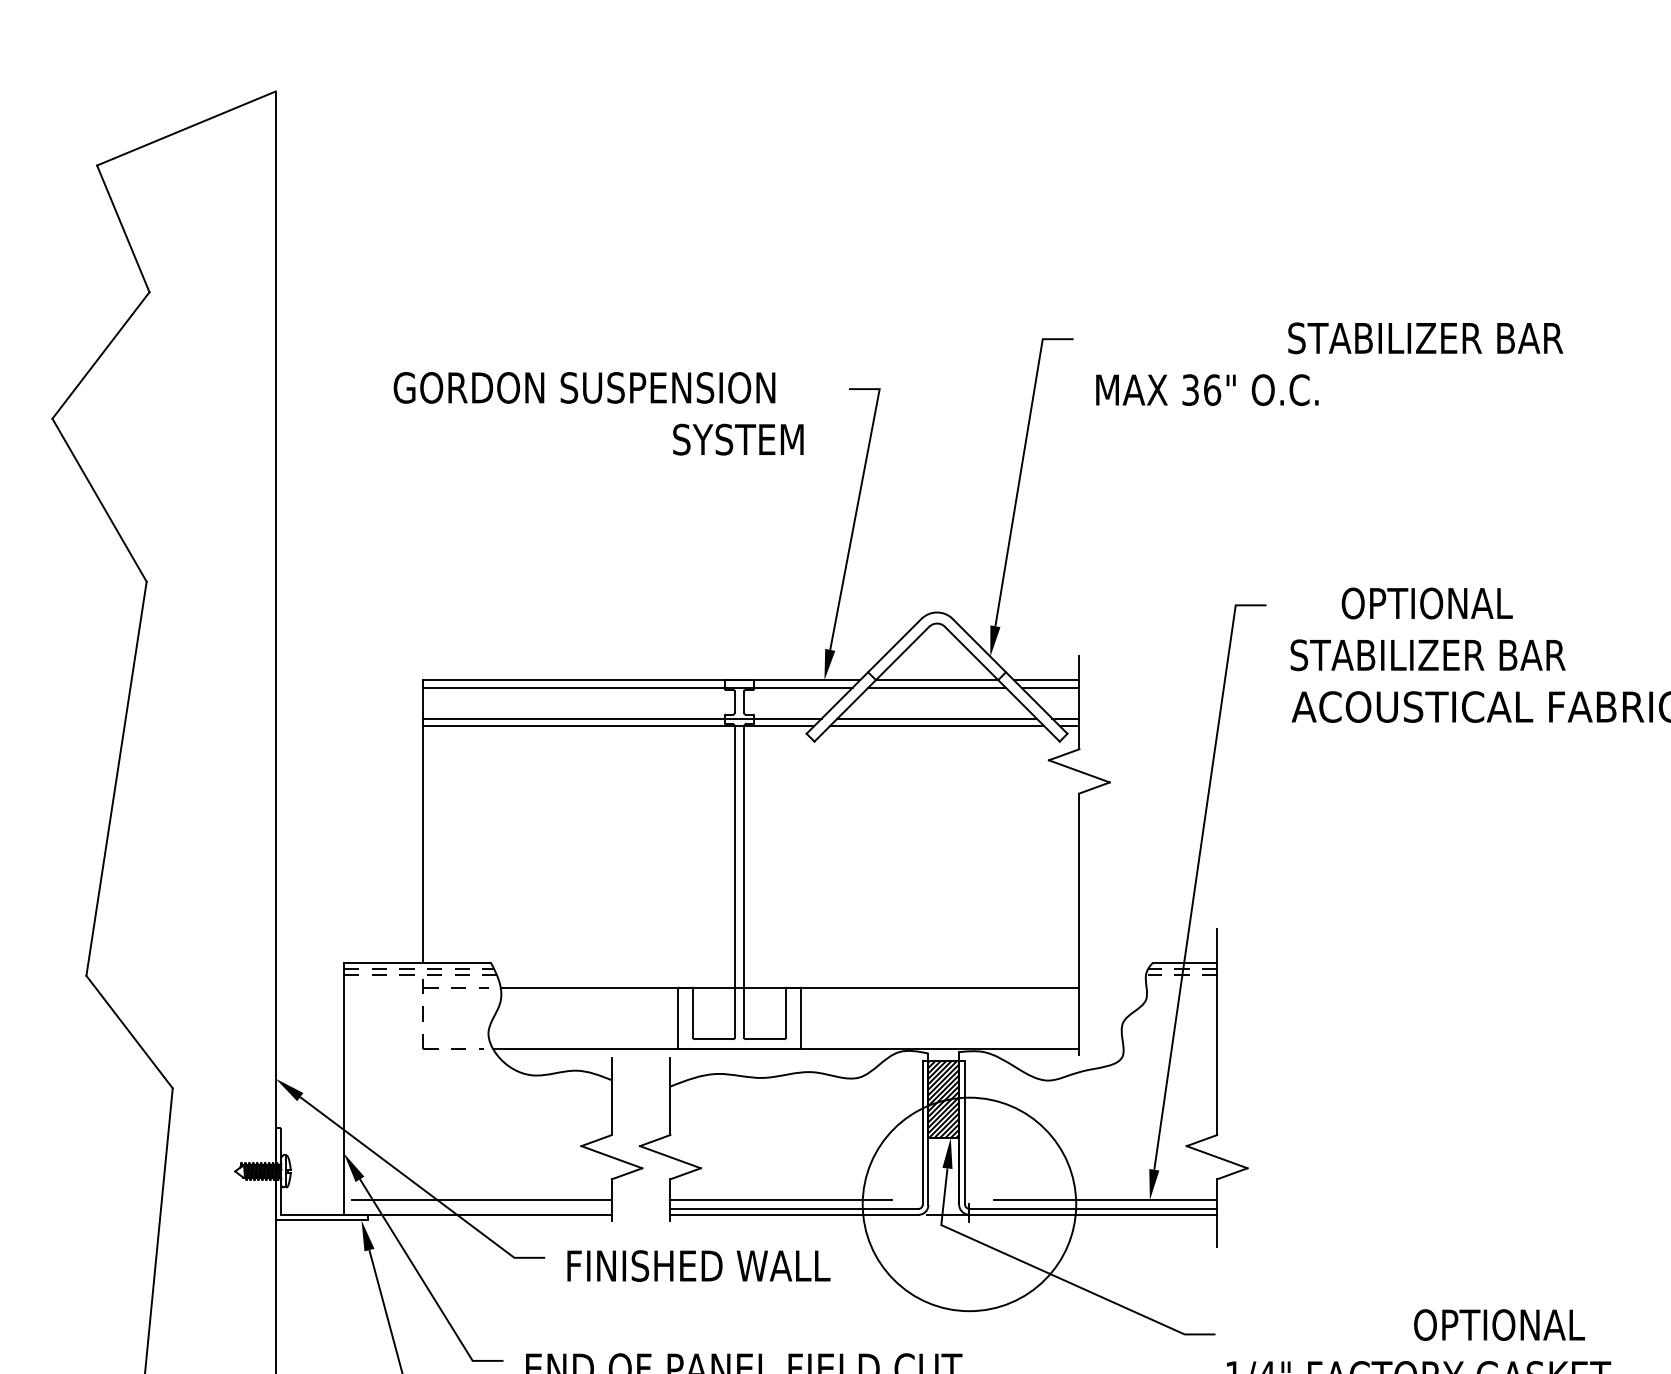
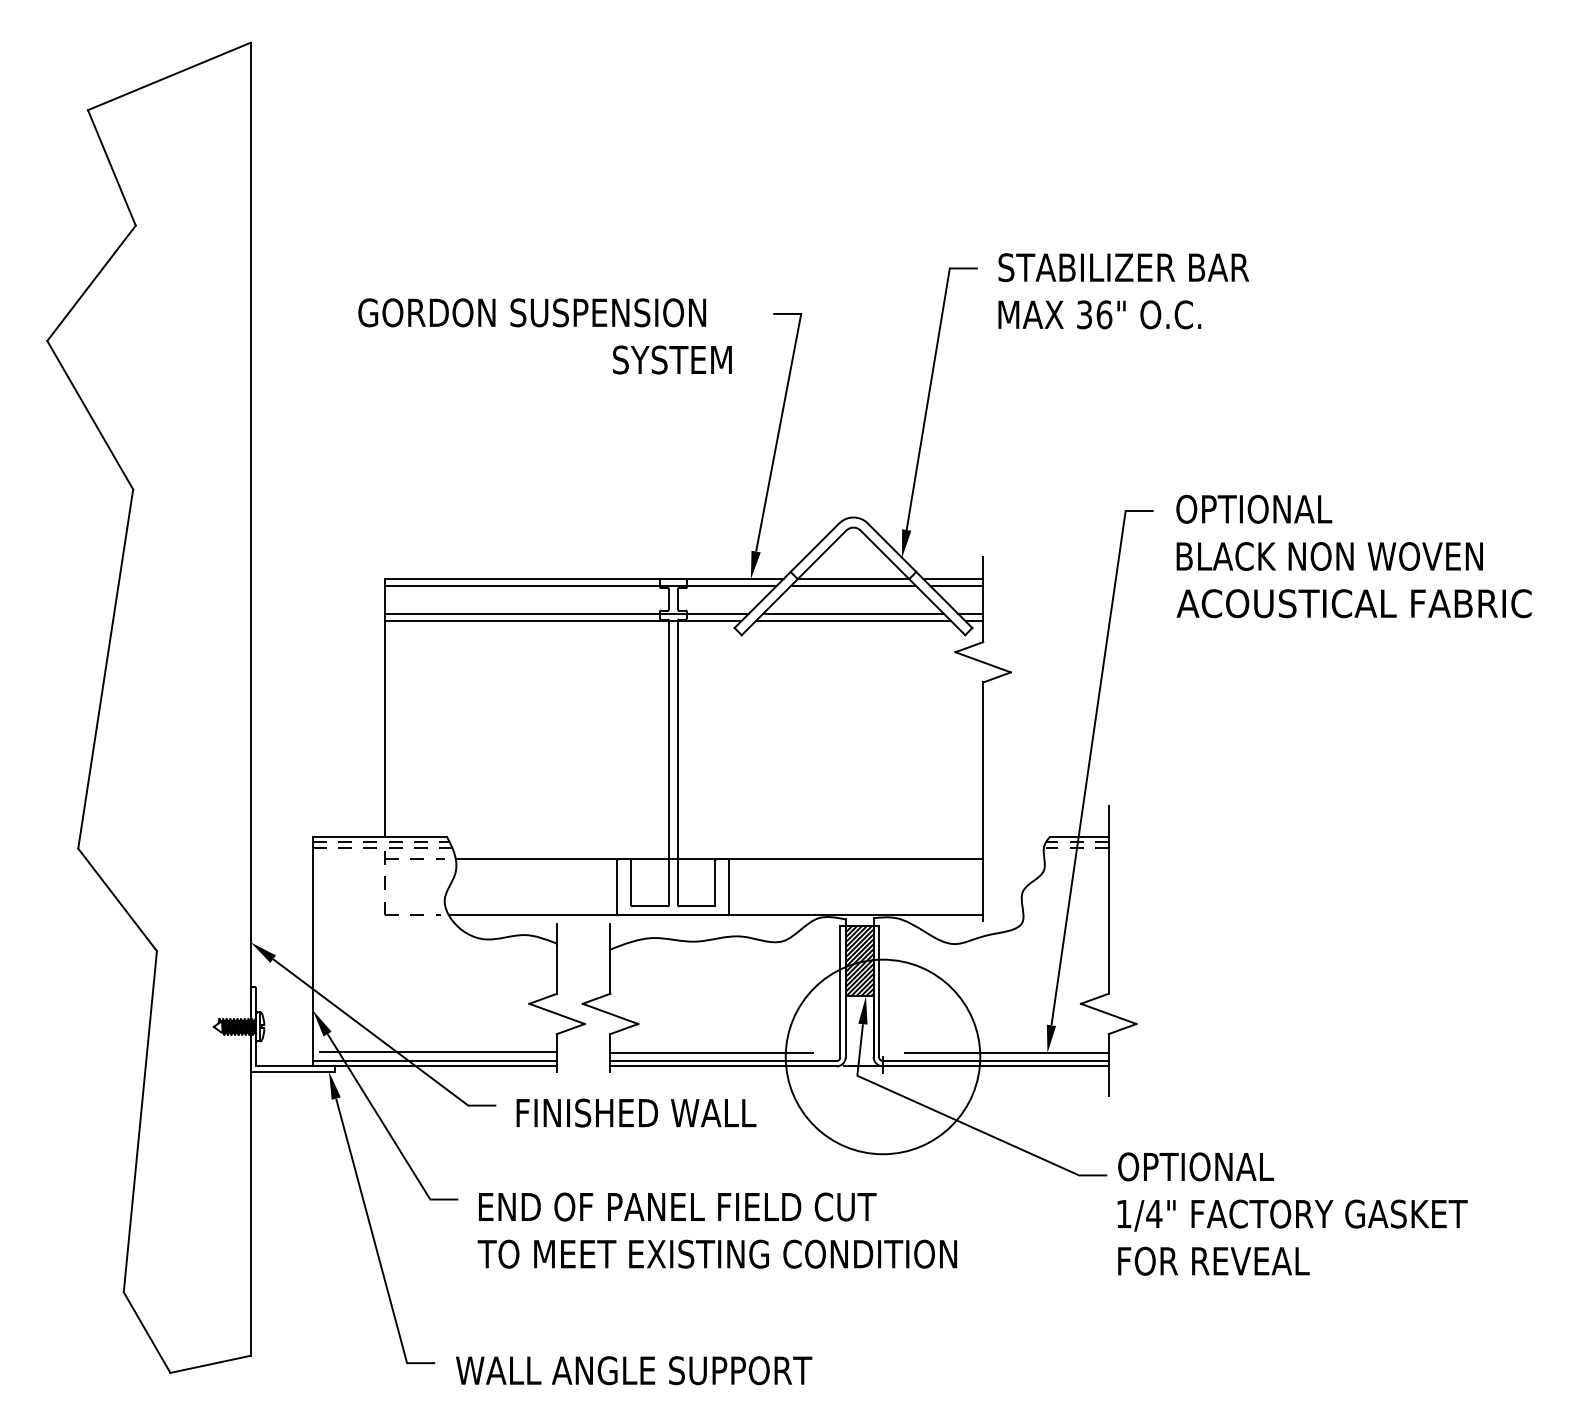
text: (1425, 338) -> (1123, 267), moved
text: (1427, 602) -> (1254, 508), moved
text: (1458, 655) -> (1328, 556), STABILIZER BAR -> BLACK NON WOVEN
line: (477, 1209) -> (434, 1061), added
text: (1498, 1324) -> (1195, 1166), moved

